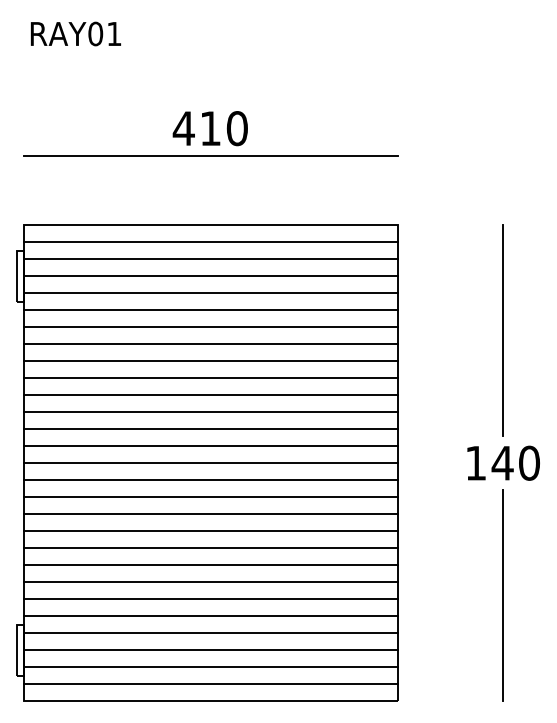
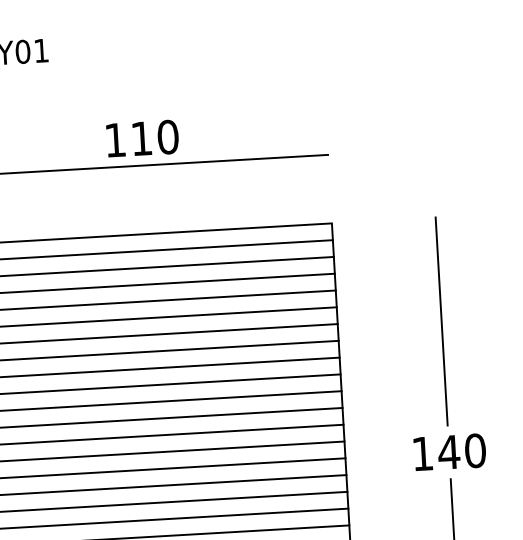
text: (183, 128) -> (115, 140), 410 -> 110

